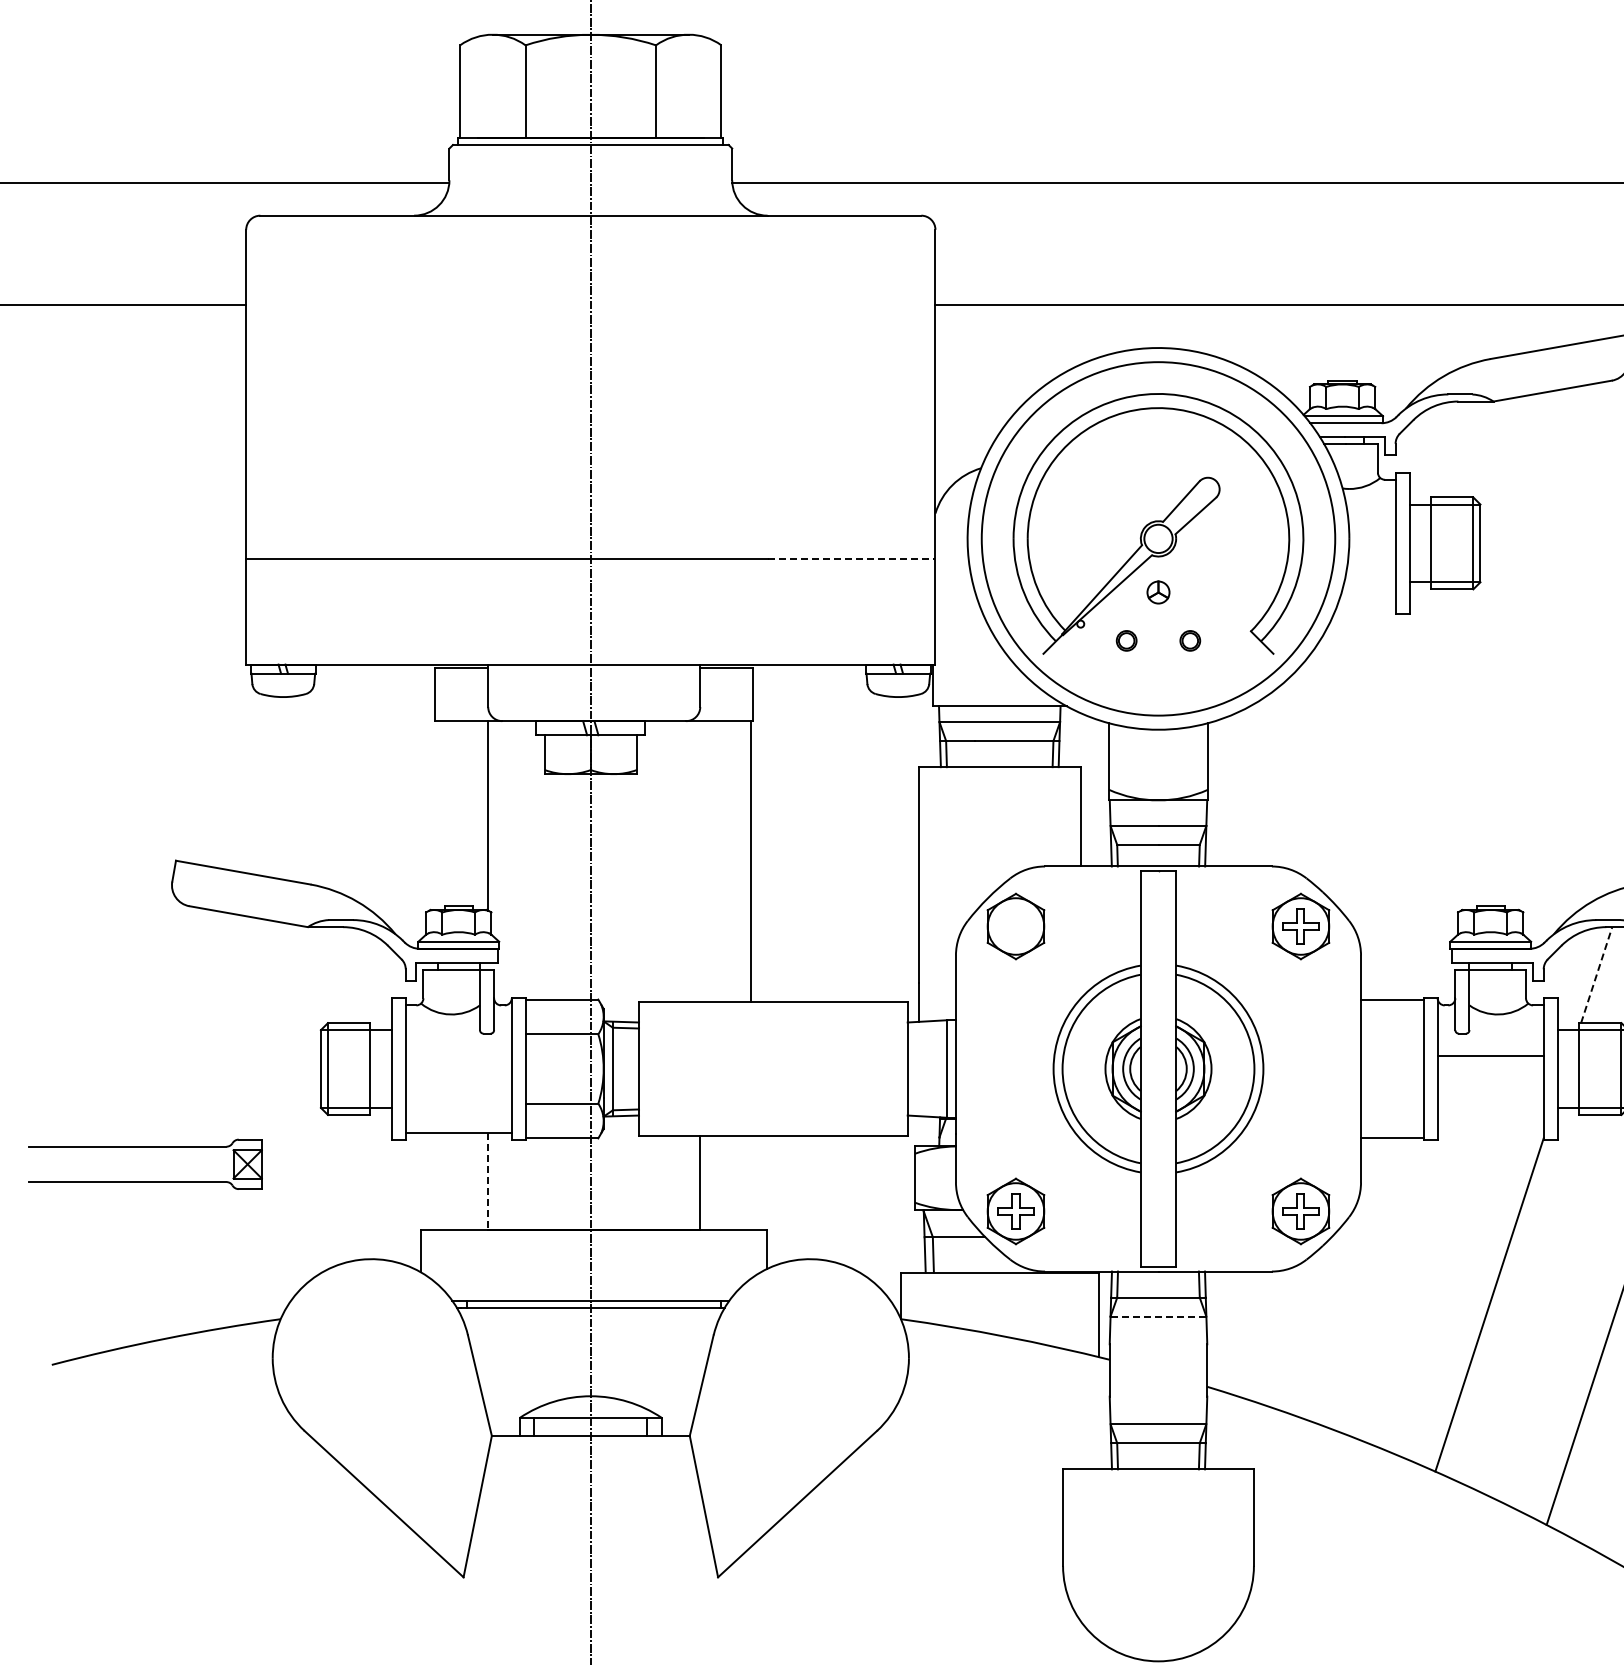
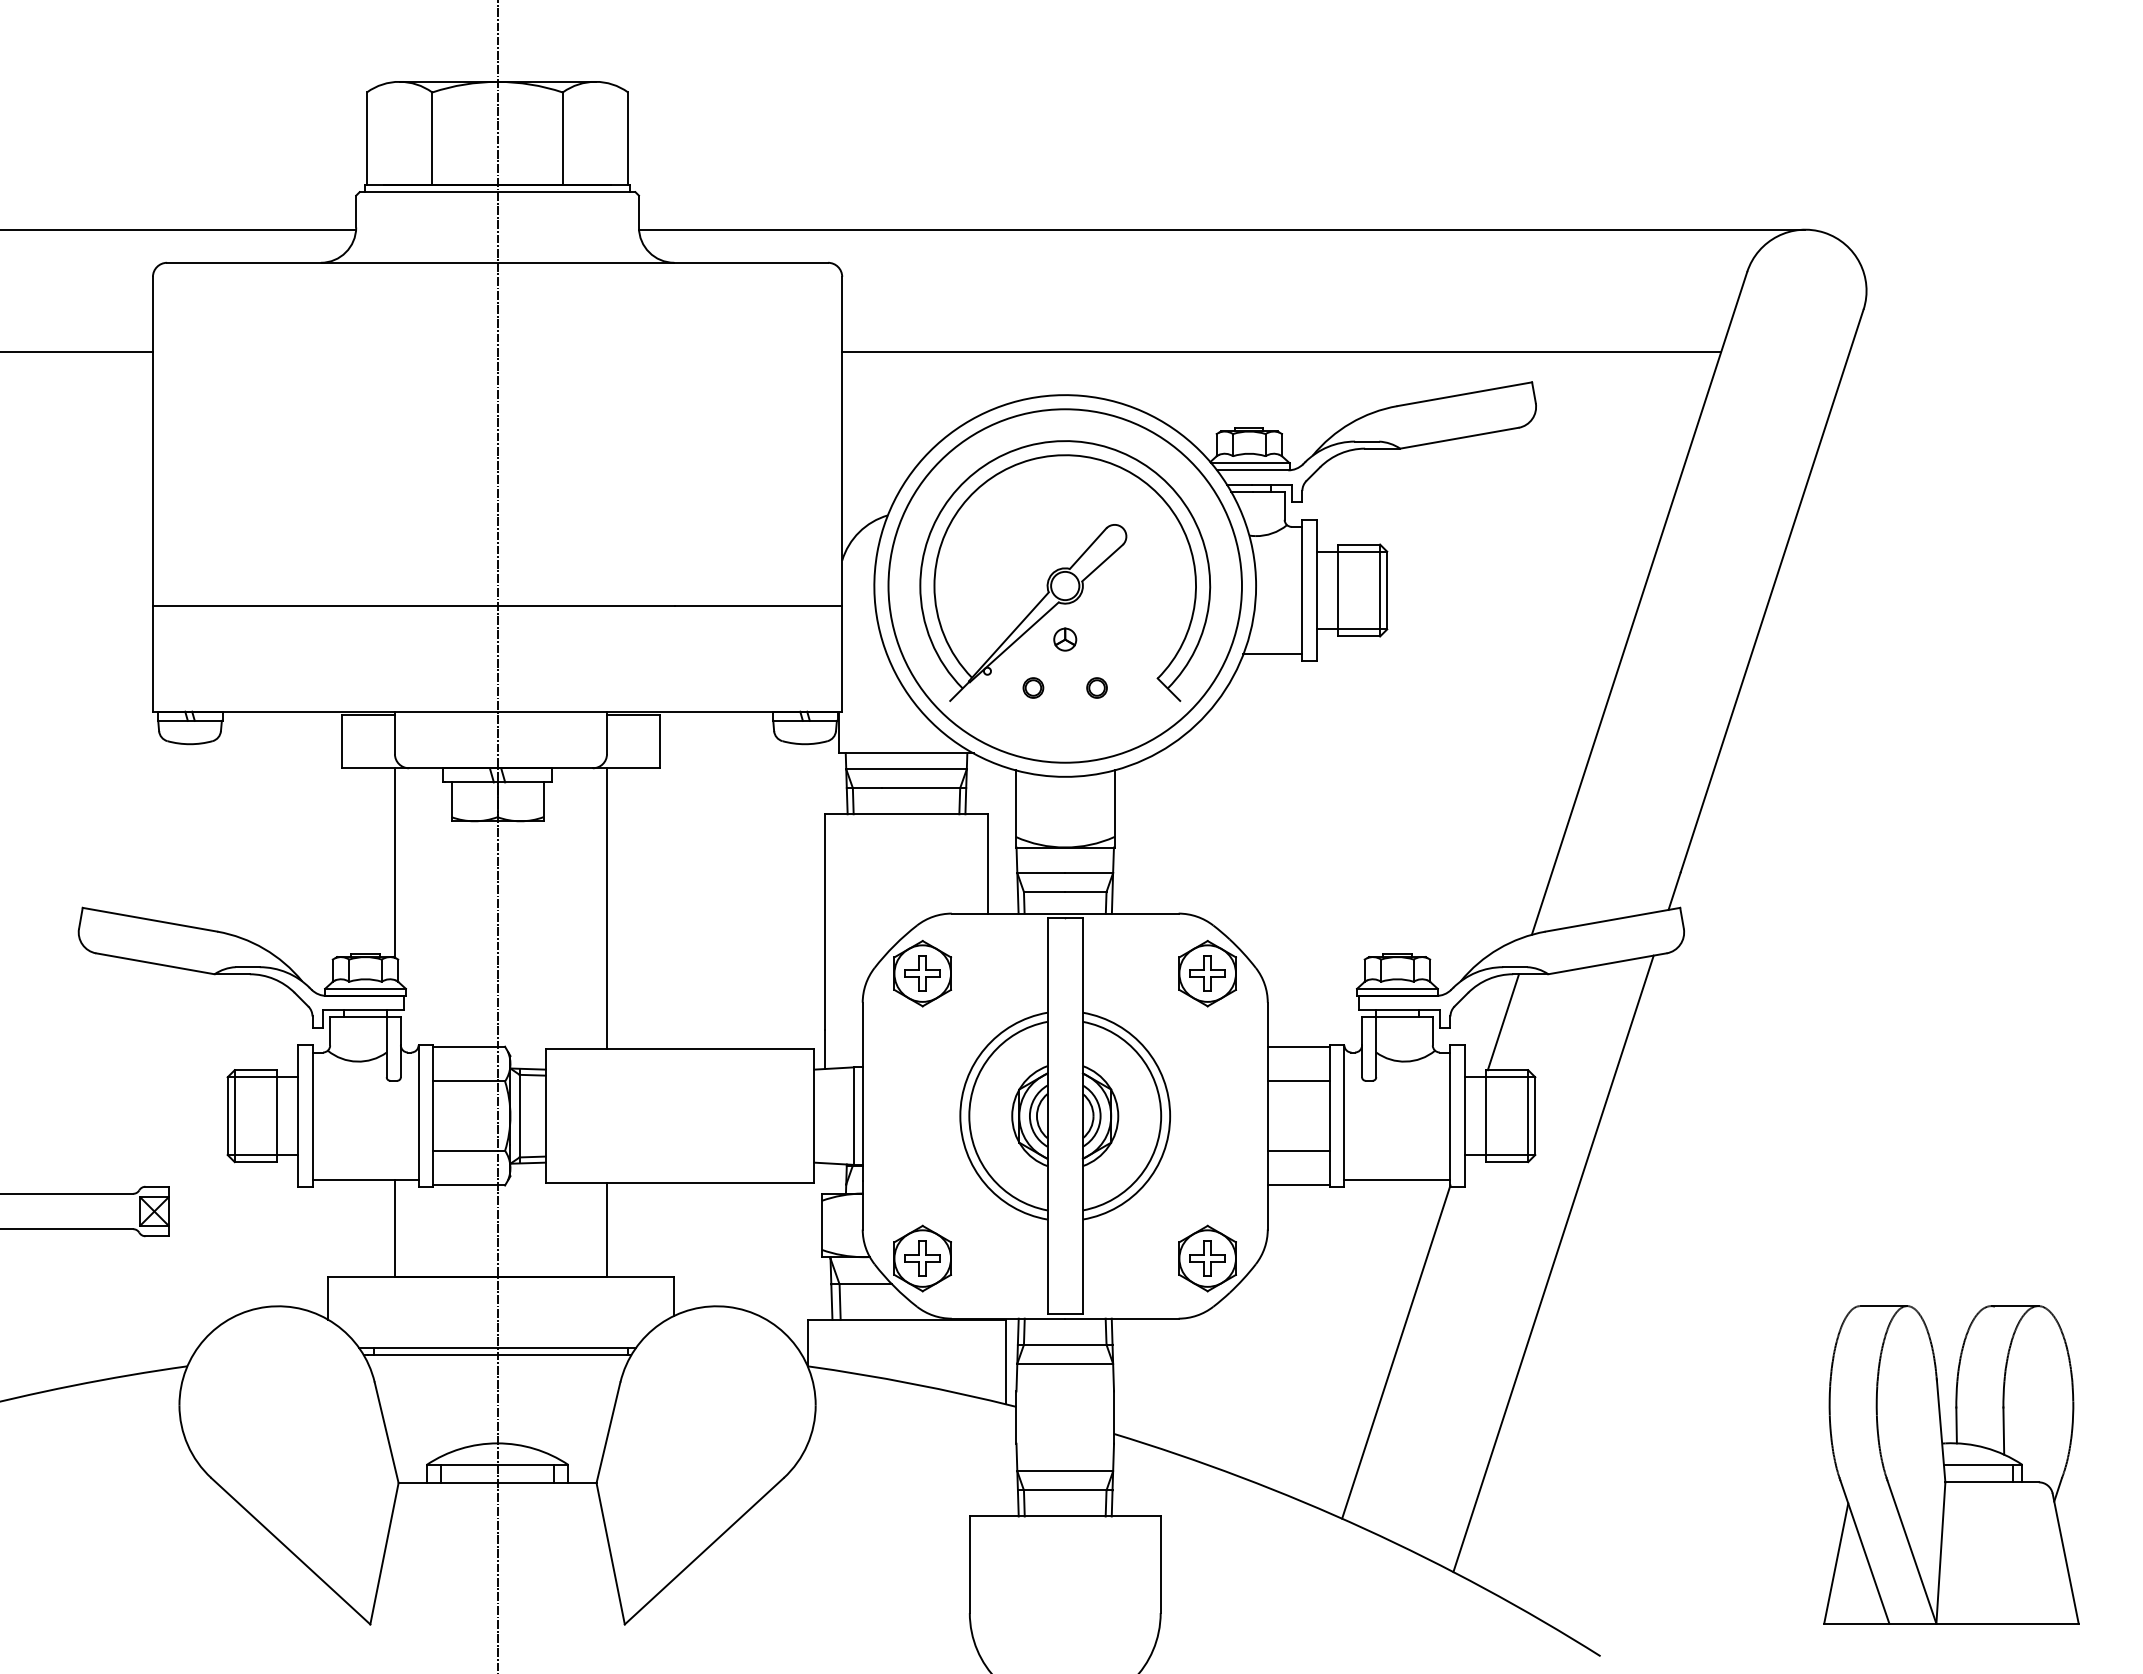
line: (851, 558) -> (758, 605), dashed -> solid
line: (1365, 607) -> (1272, 654), added
line: (751, 861) -> (607, 908), moved
part: (1015, 926) -> (922, 973), added
line: (1596, 974) -> (1503, 1021), dashed -> solid
line: (1391, 1034) -> (1298, 1081), added
line: (1490, 1055) -> (1397, 1179), moved
line: (1391, 1103) -> (1298, 1150), added
line: (487, 1181) -> (394, 1228), dashed -> solid
line: (1158, 1316) -> (1065, 1363), dashed -> solid

